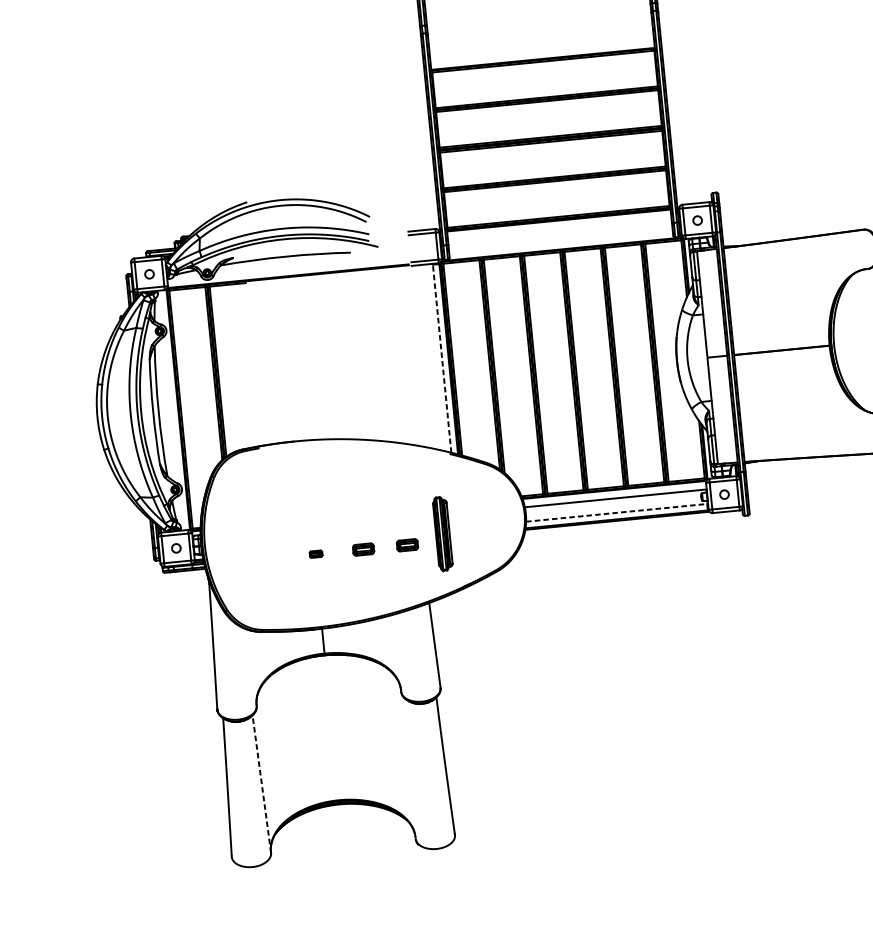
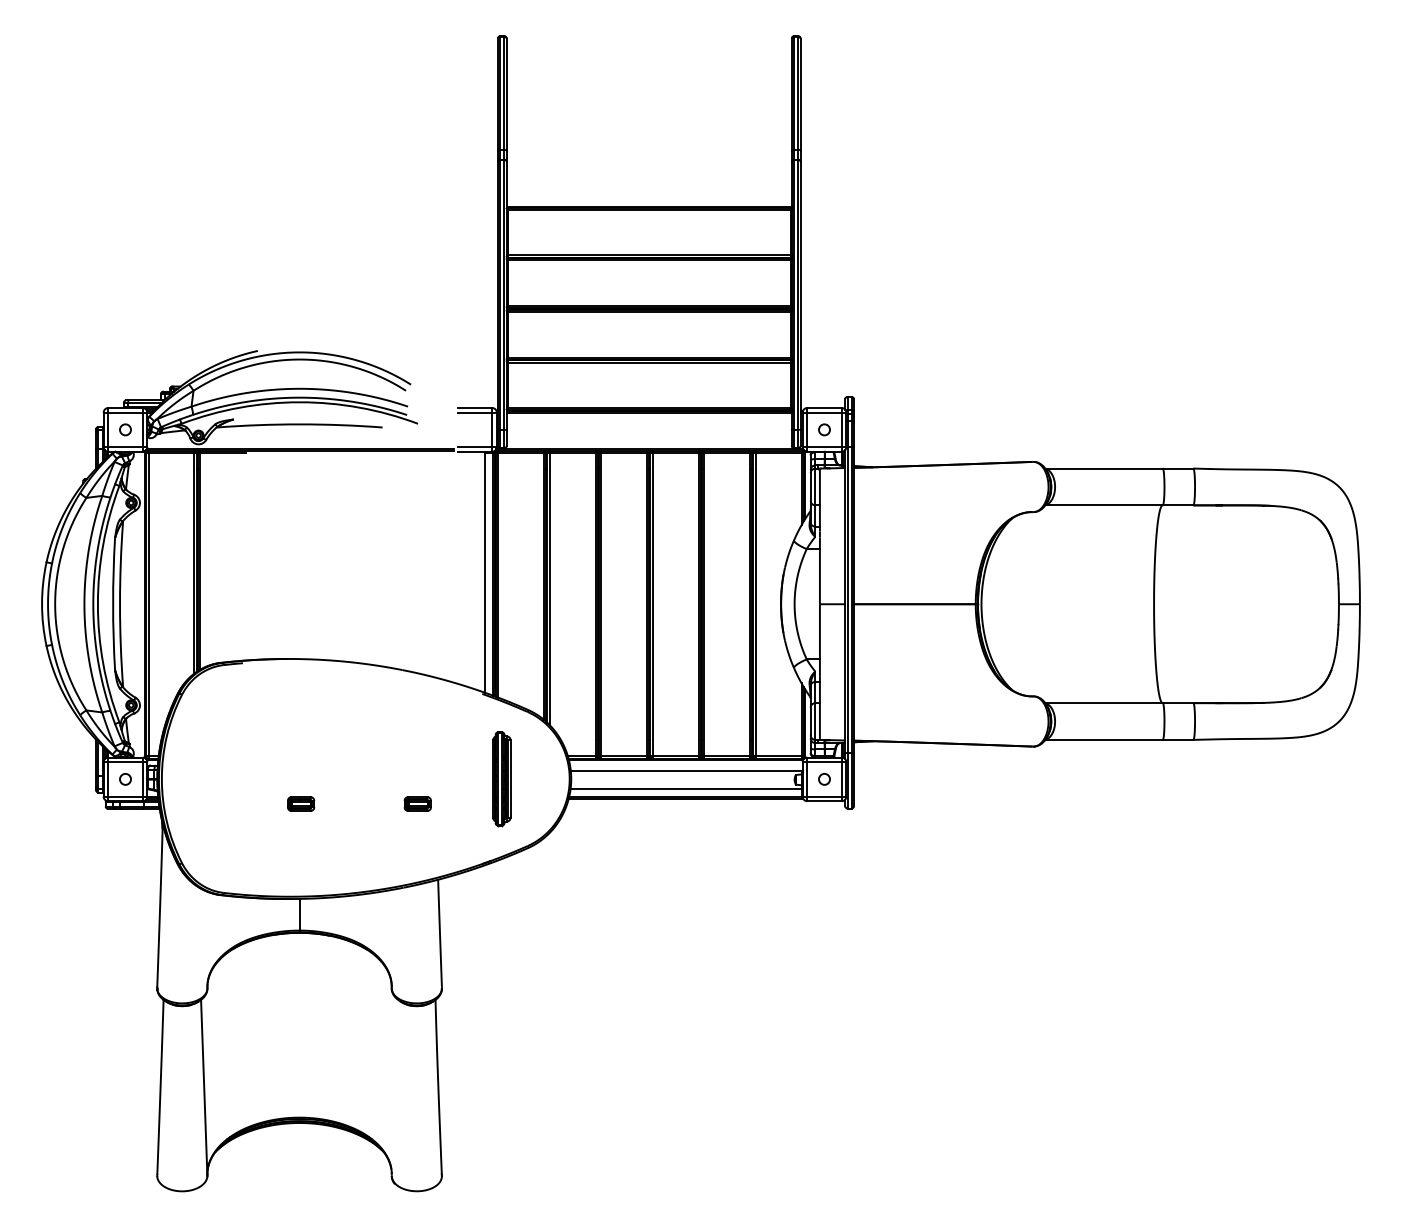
line: (441, 357) -> (484, 571), dashed -> solid
line: (617, 513) -> (687, 789), dashed -> solid
part: (442, 534) -> (501, 779), moved
part: (363, 549) -> (361, 803), removed
part: (316, 553) -> (301, 803), size x1.67
line: (262, 783) -> (204, 1087), dashed -> solid

